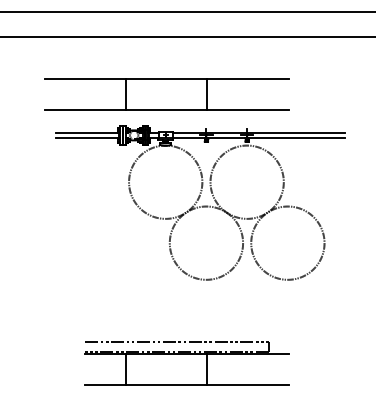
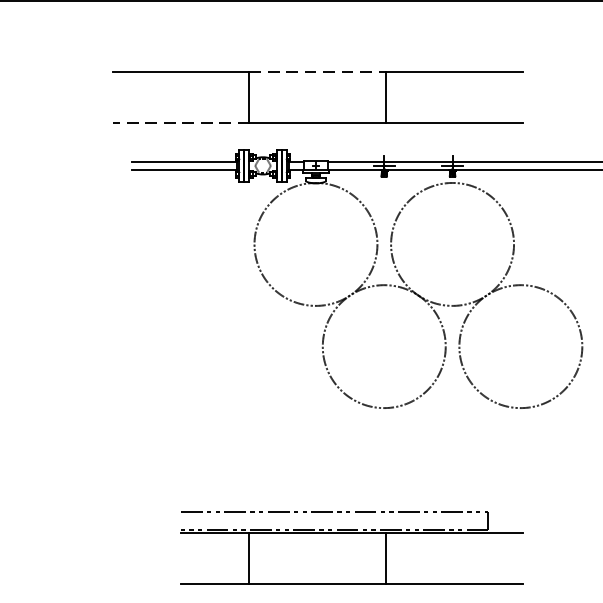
line: (166, 79) -> (317, 72), solid -> dashed
line: (85, 109) -> (181, 122), solid -> dashed

